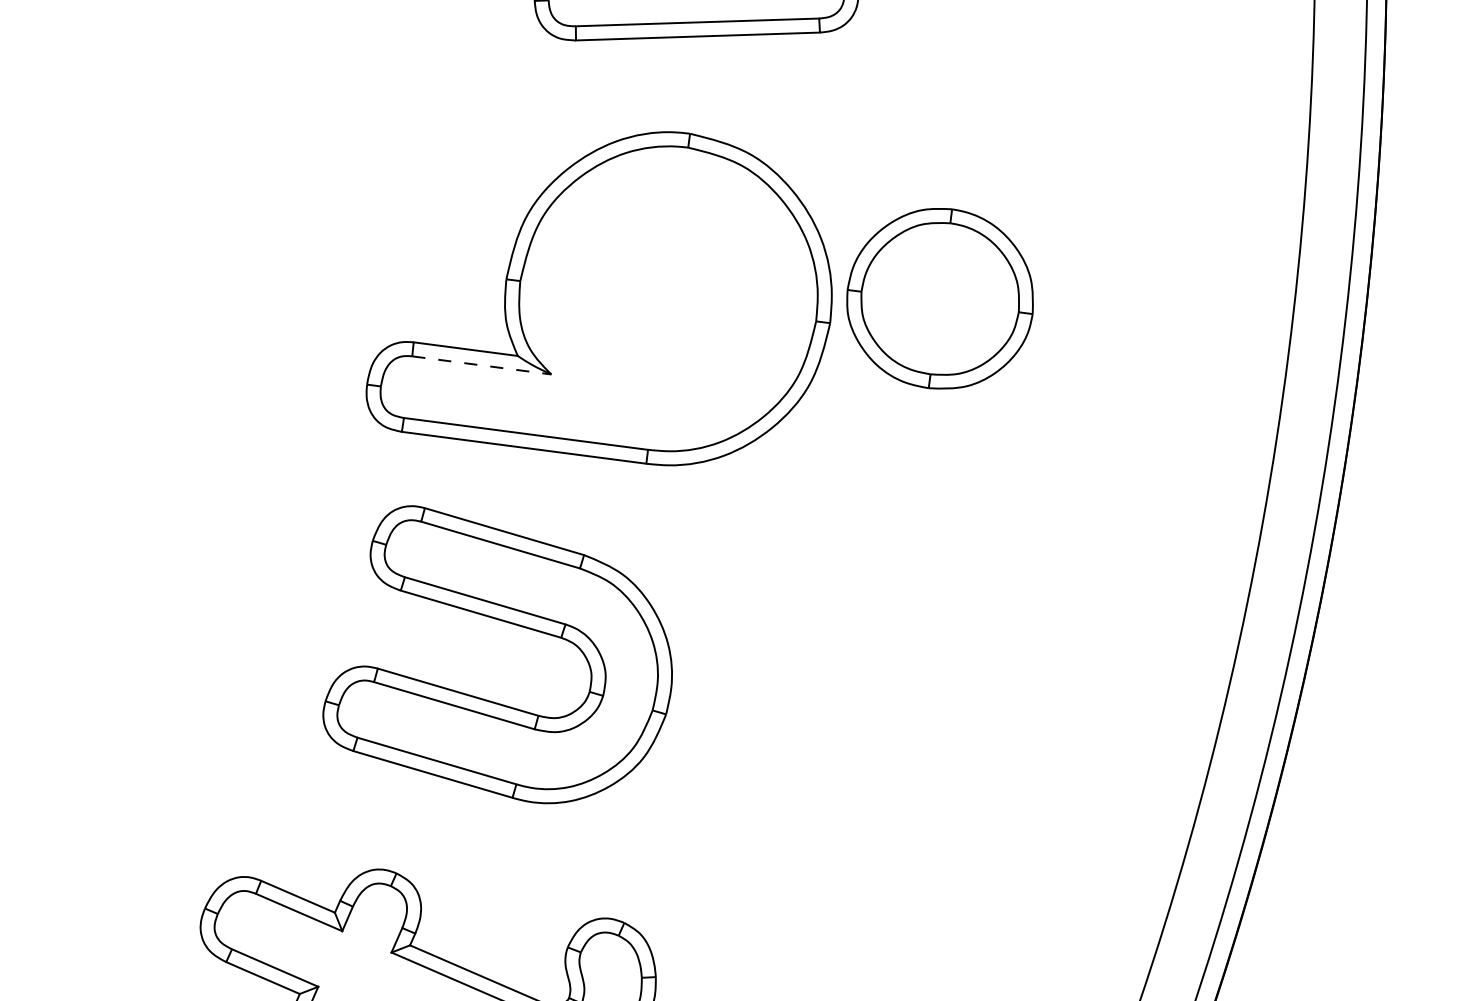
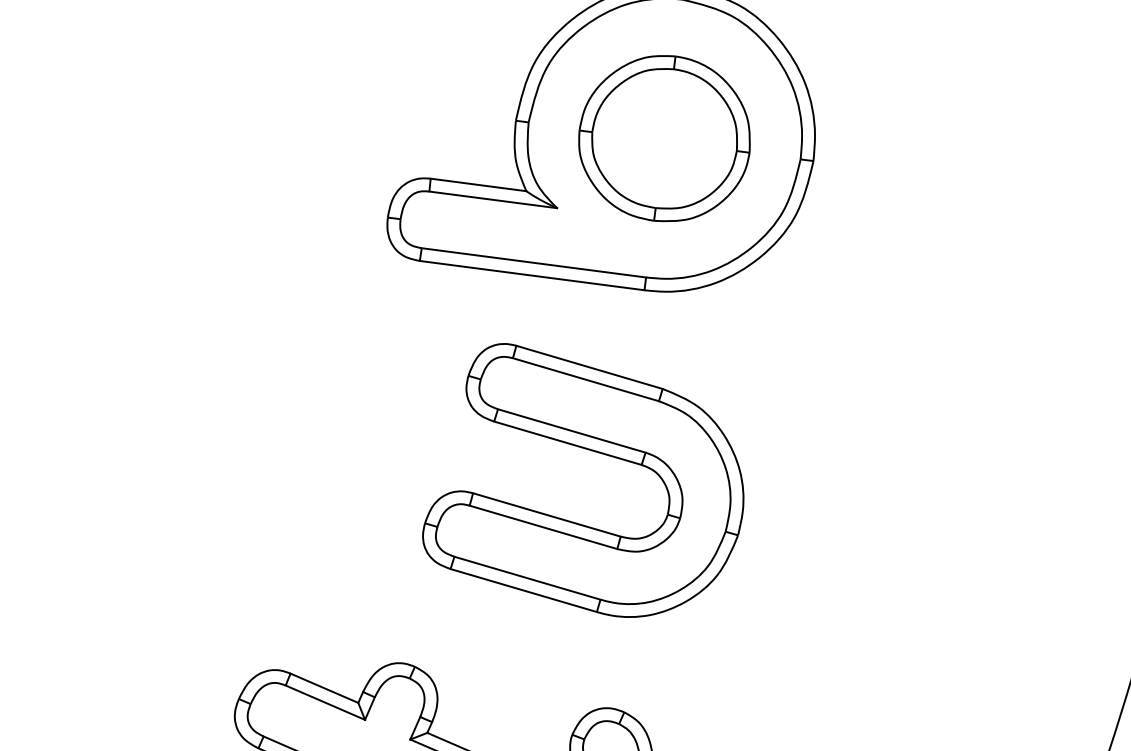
part: (939, 298) -> (663, 138), moved
line: (482, 365) -> (493, 199), dashed -> solid
part: (508, 623) -> (593, 451), moved

